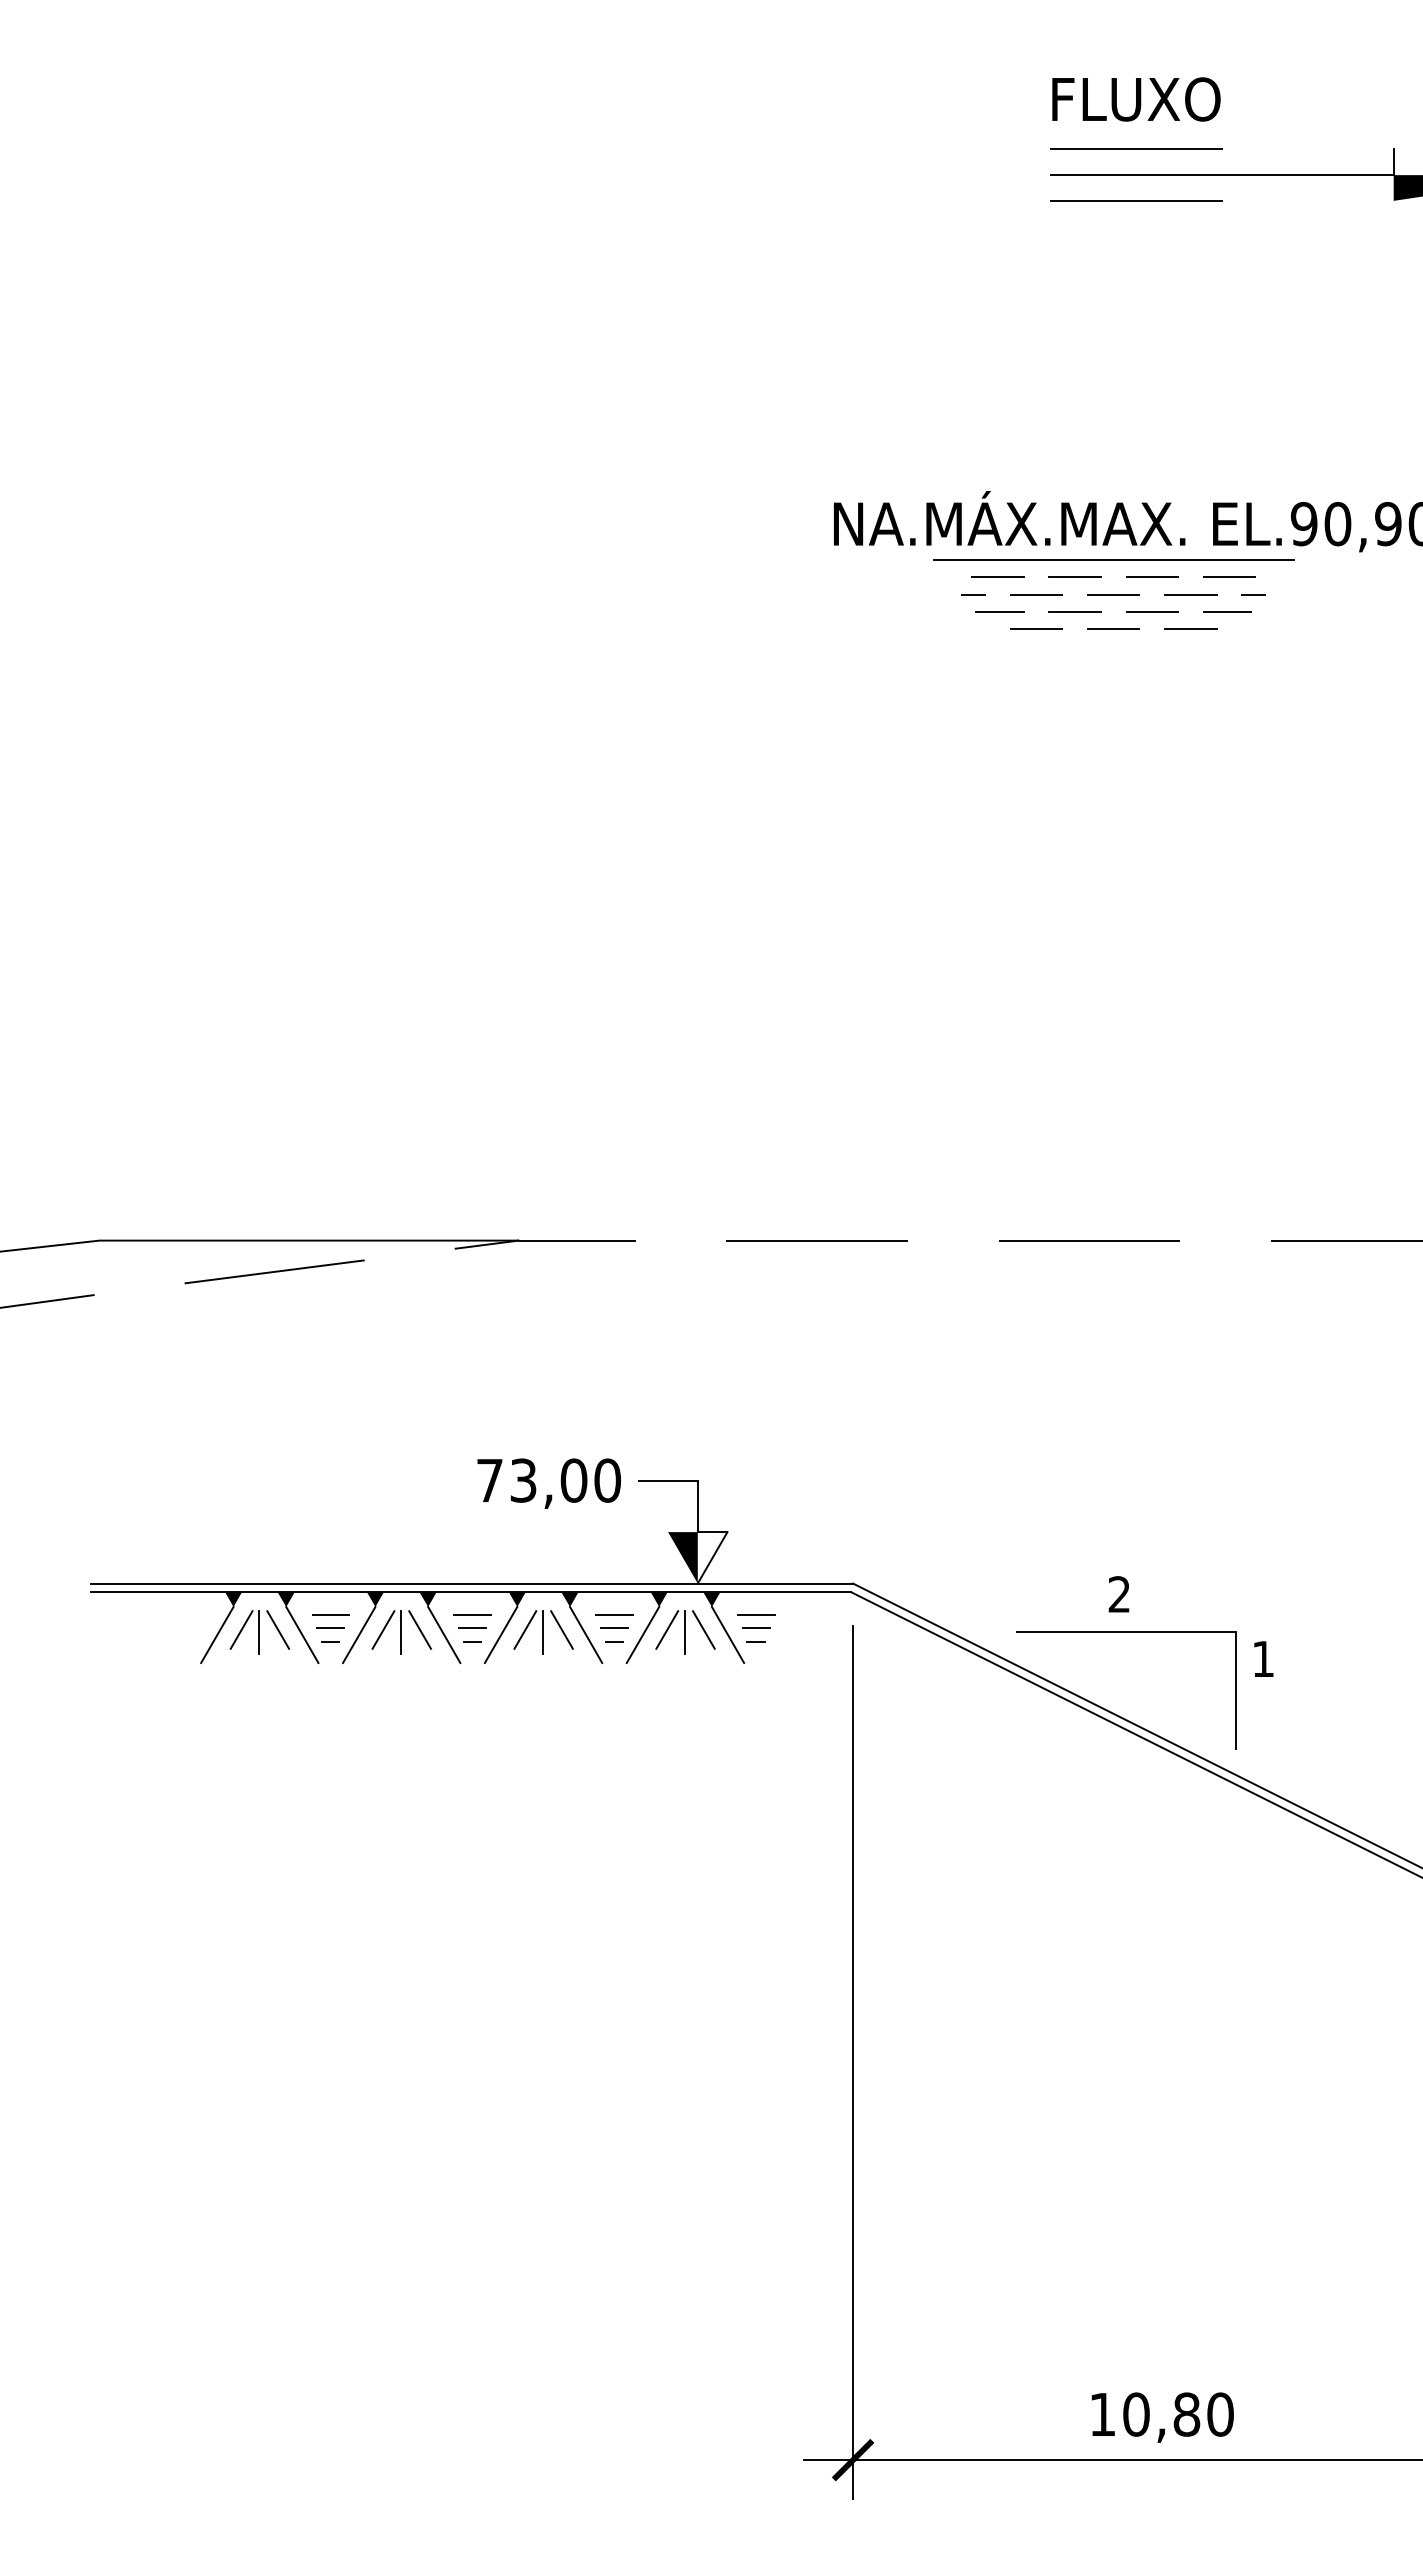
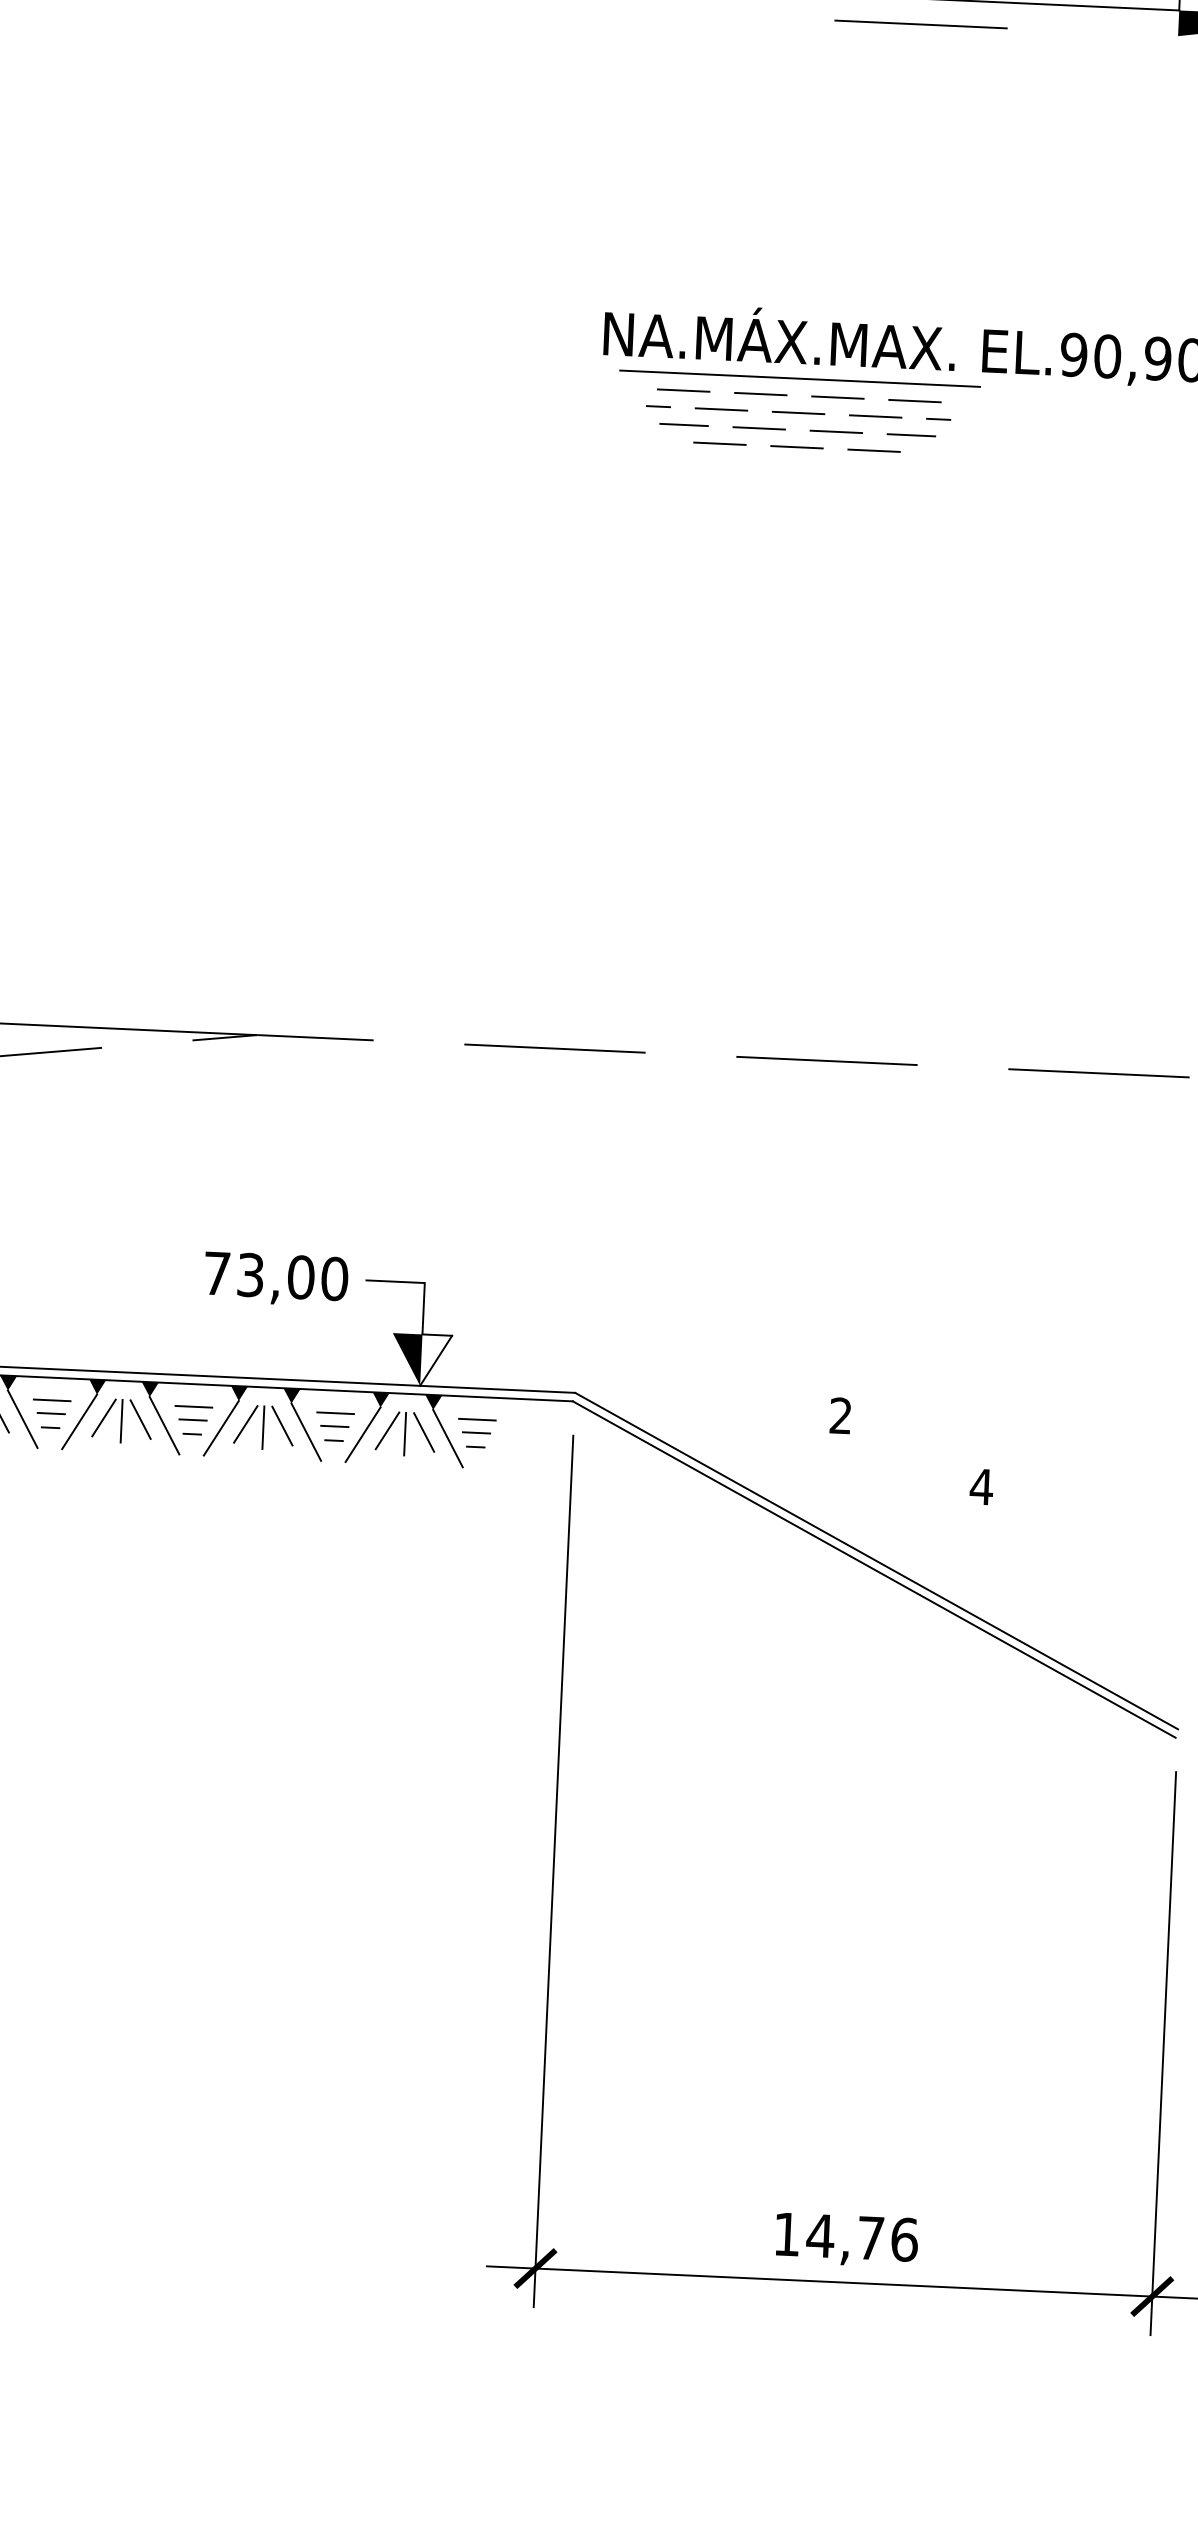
part: (1113, 594) -> (798, 412), moved
line: (1126, 1632) -> (846, 1454), removed
text: (1262, 1658) -> (980, 1486), 1 -> 4
text: (1178, 2414) -> (862, 2237), 10,80 -> 14,76

